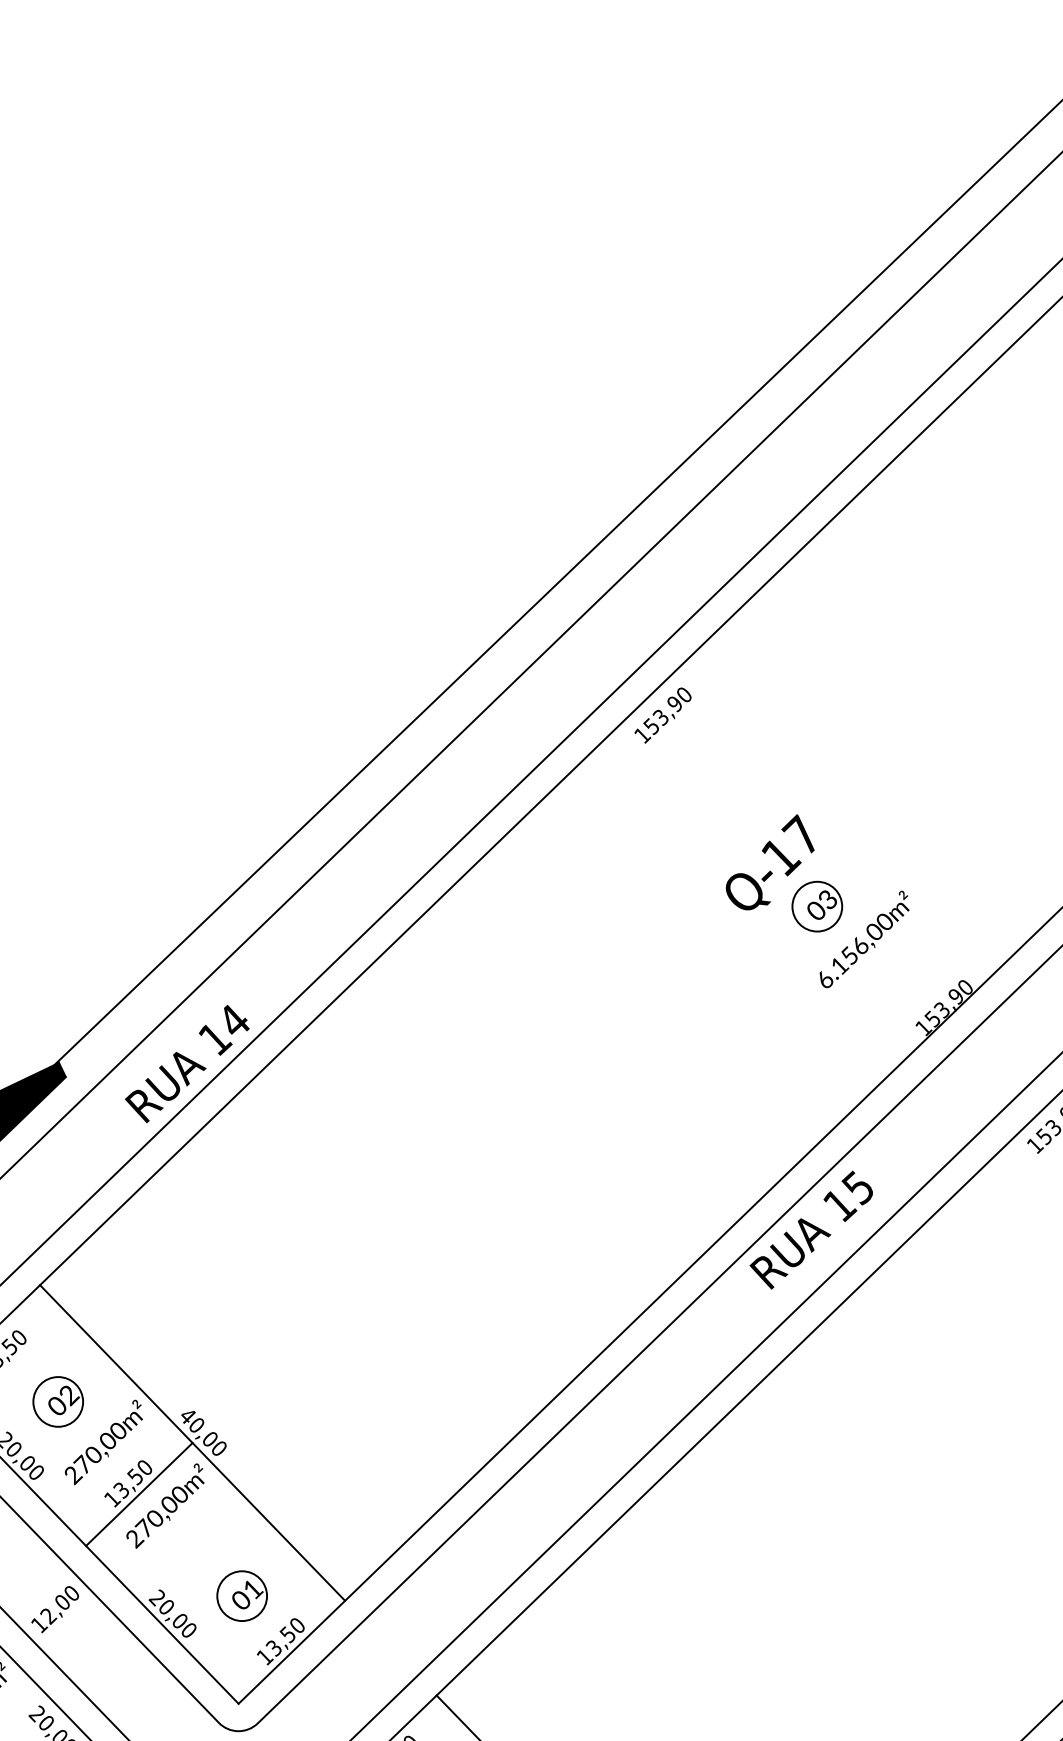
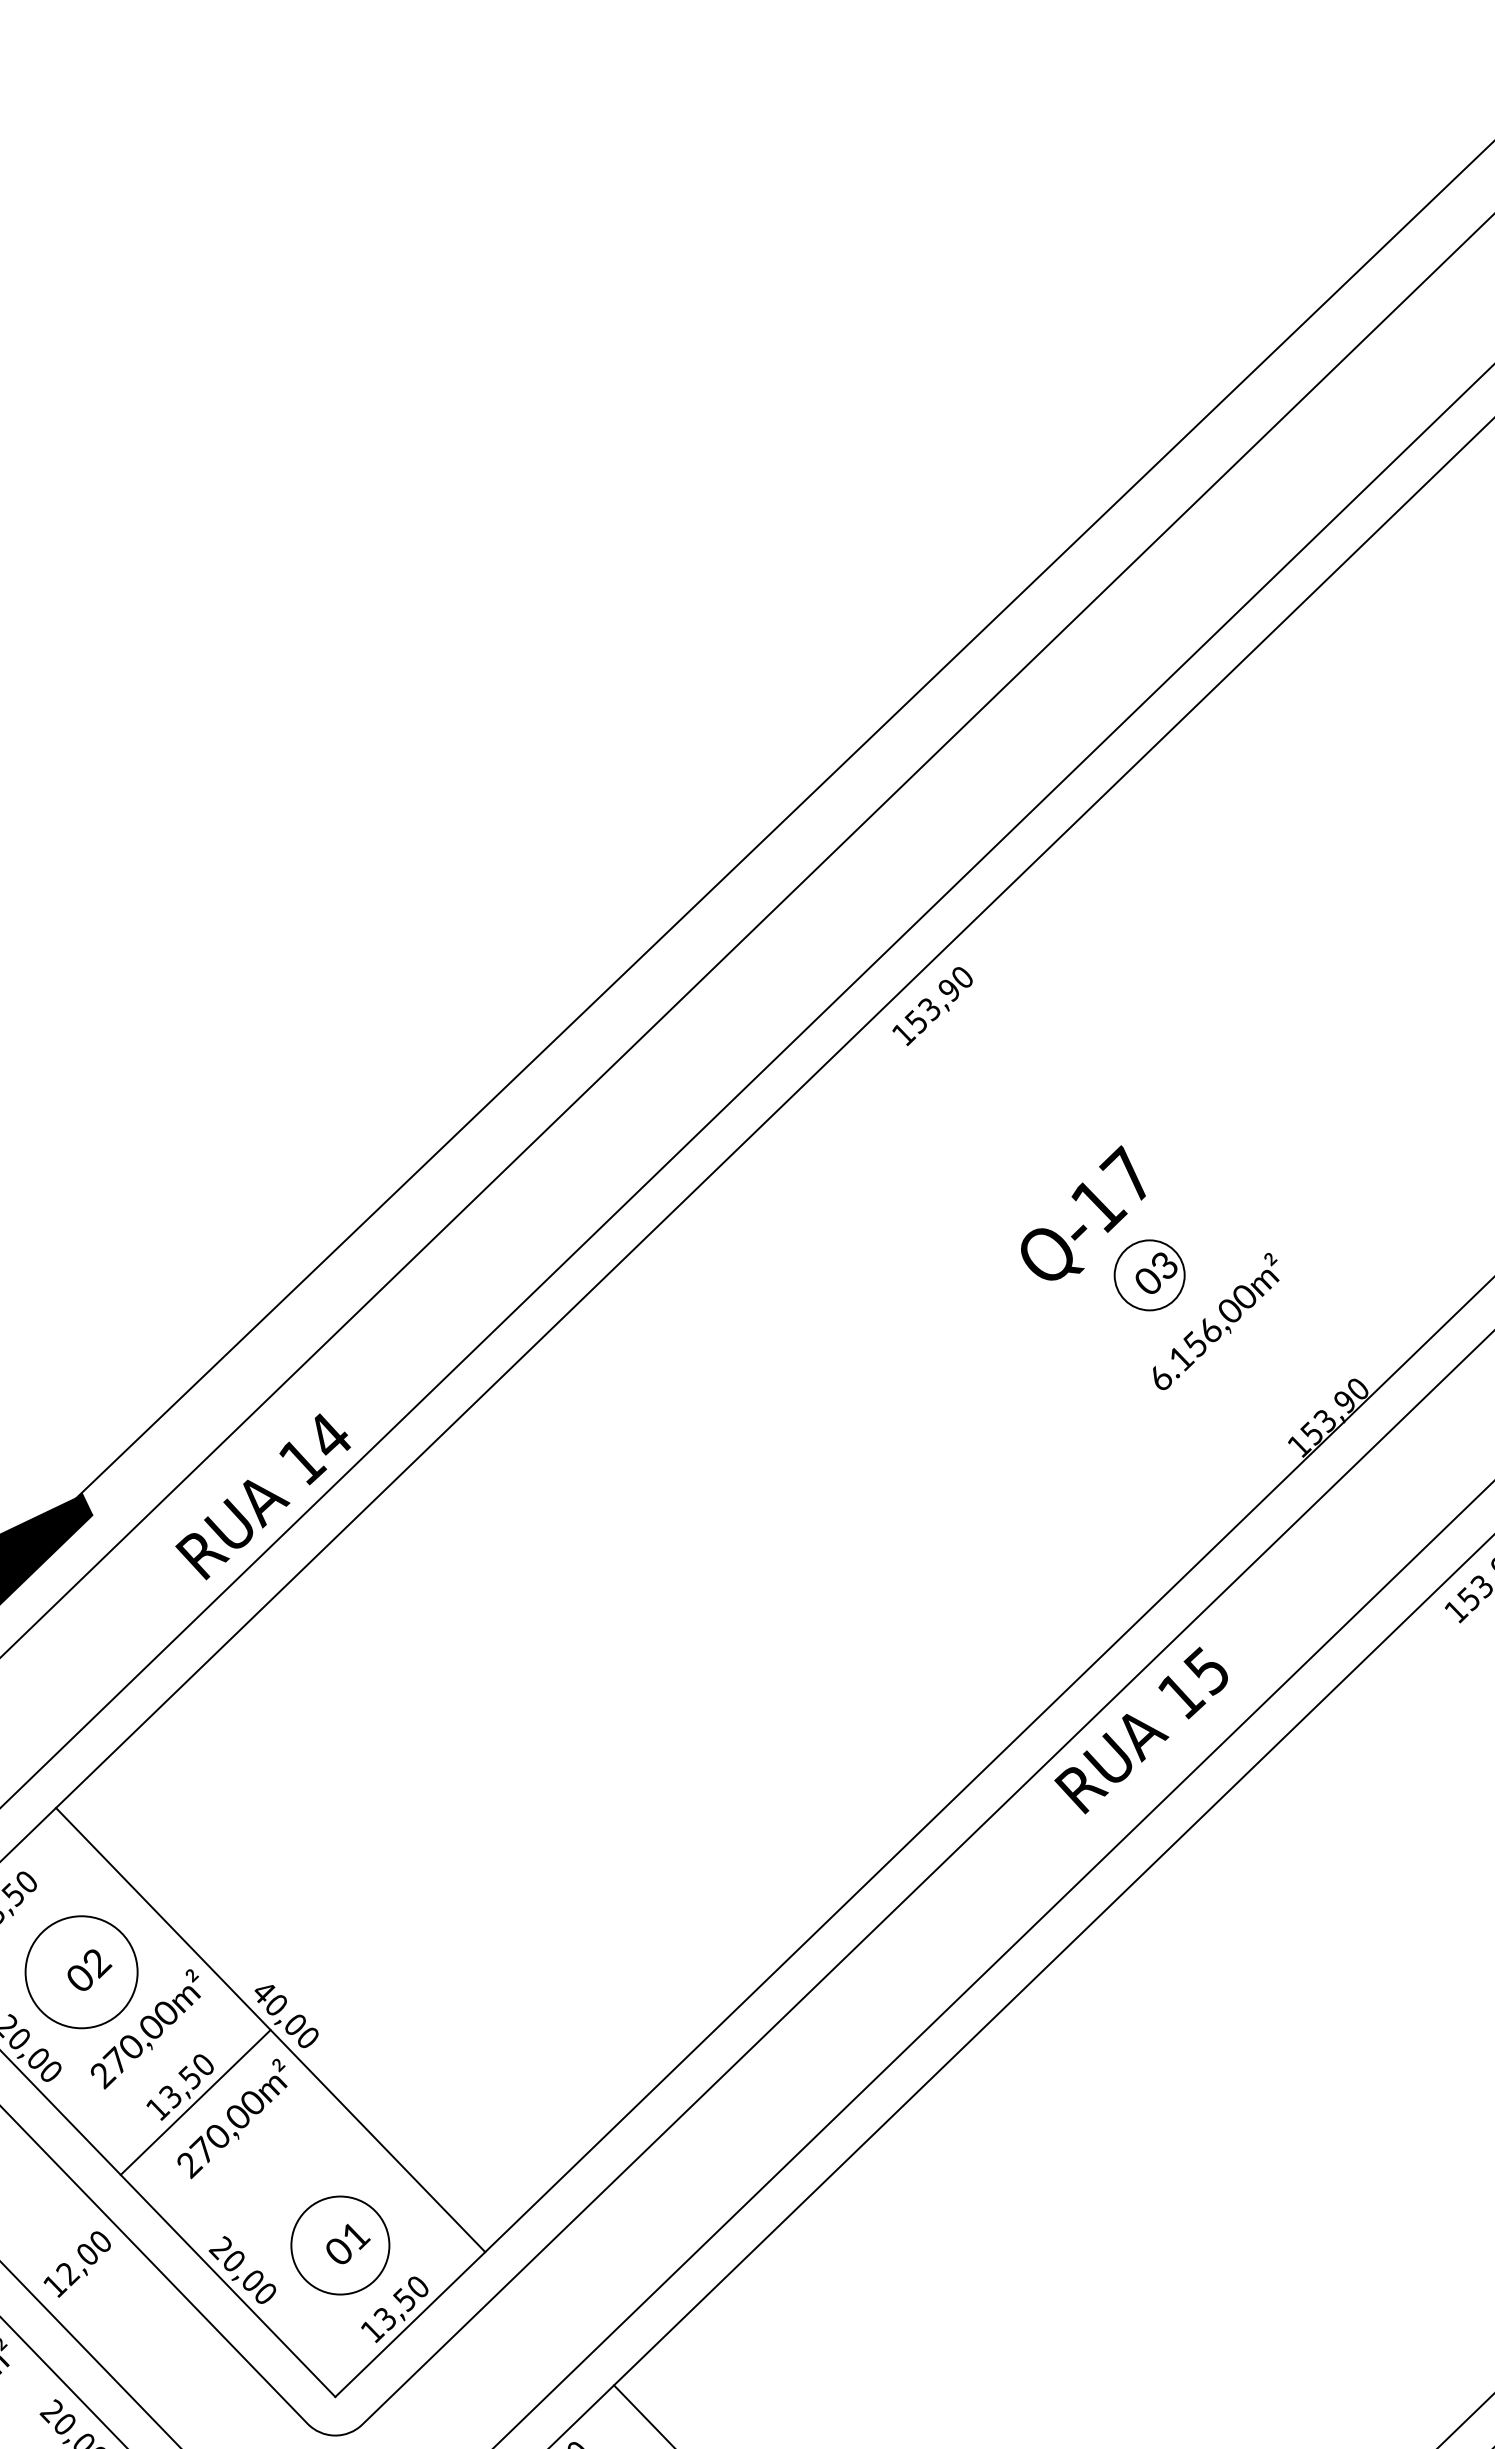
circle: (58, 1402) -> (81, 1972), size x1.6
circle: (242, 1596) -> (340, 2245), size x1.4

